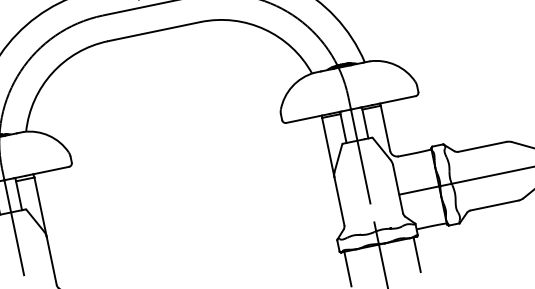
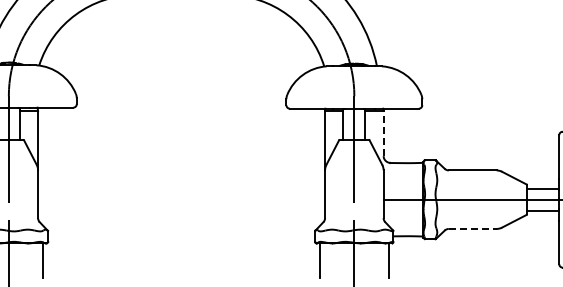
line: (385, 128) -> (383, 133), solid -> dashed
line: (494, 205) -> (472, 228), solid -> dashed

